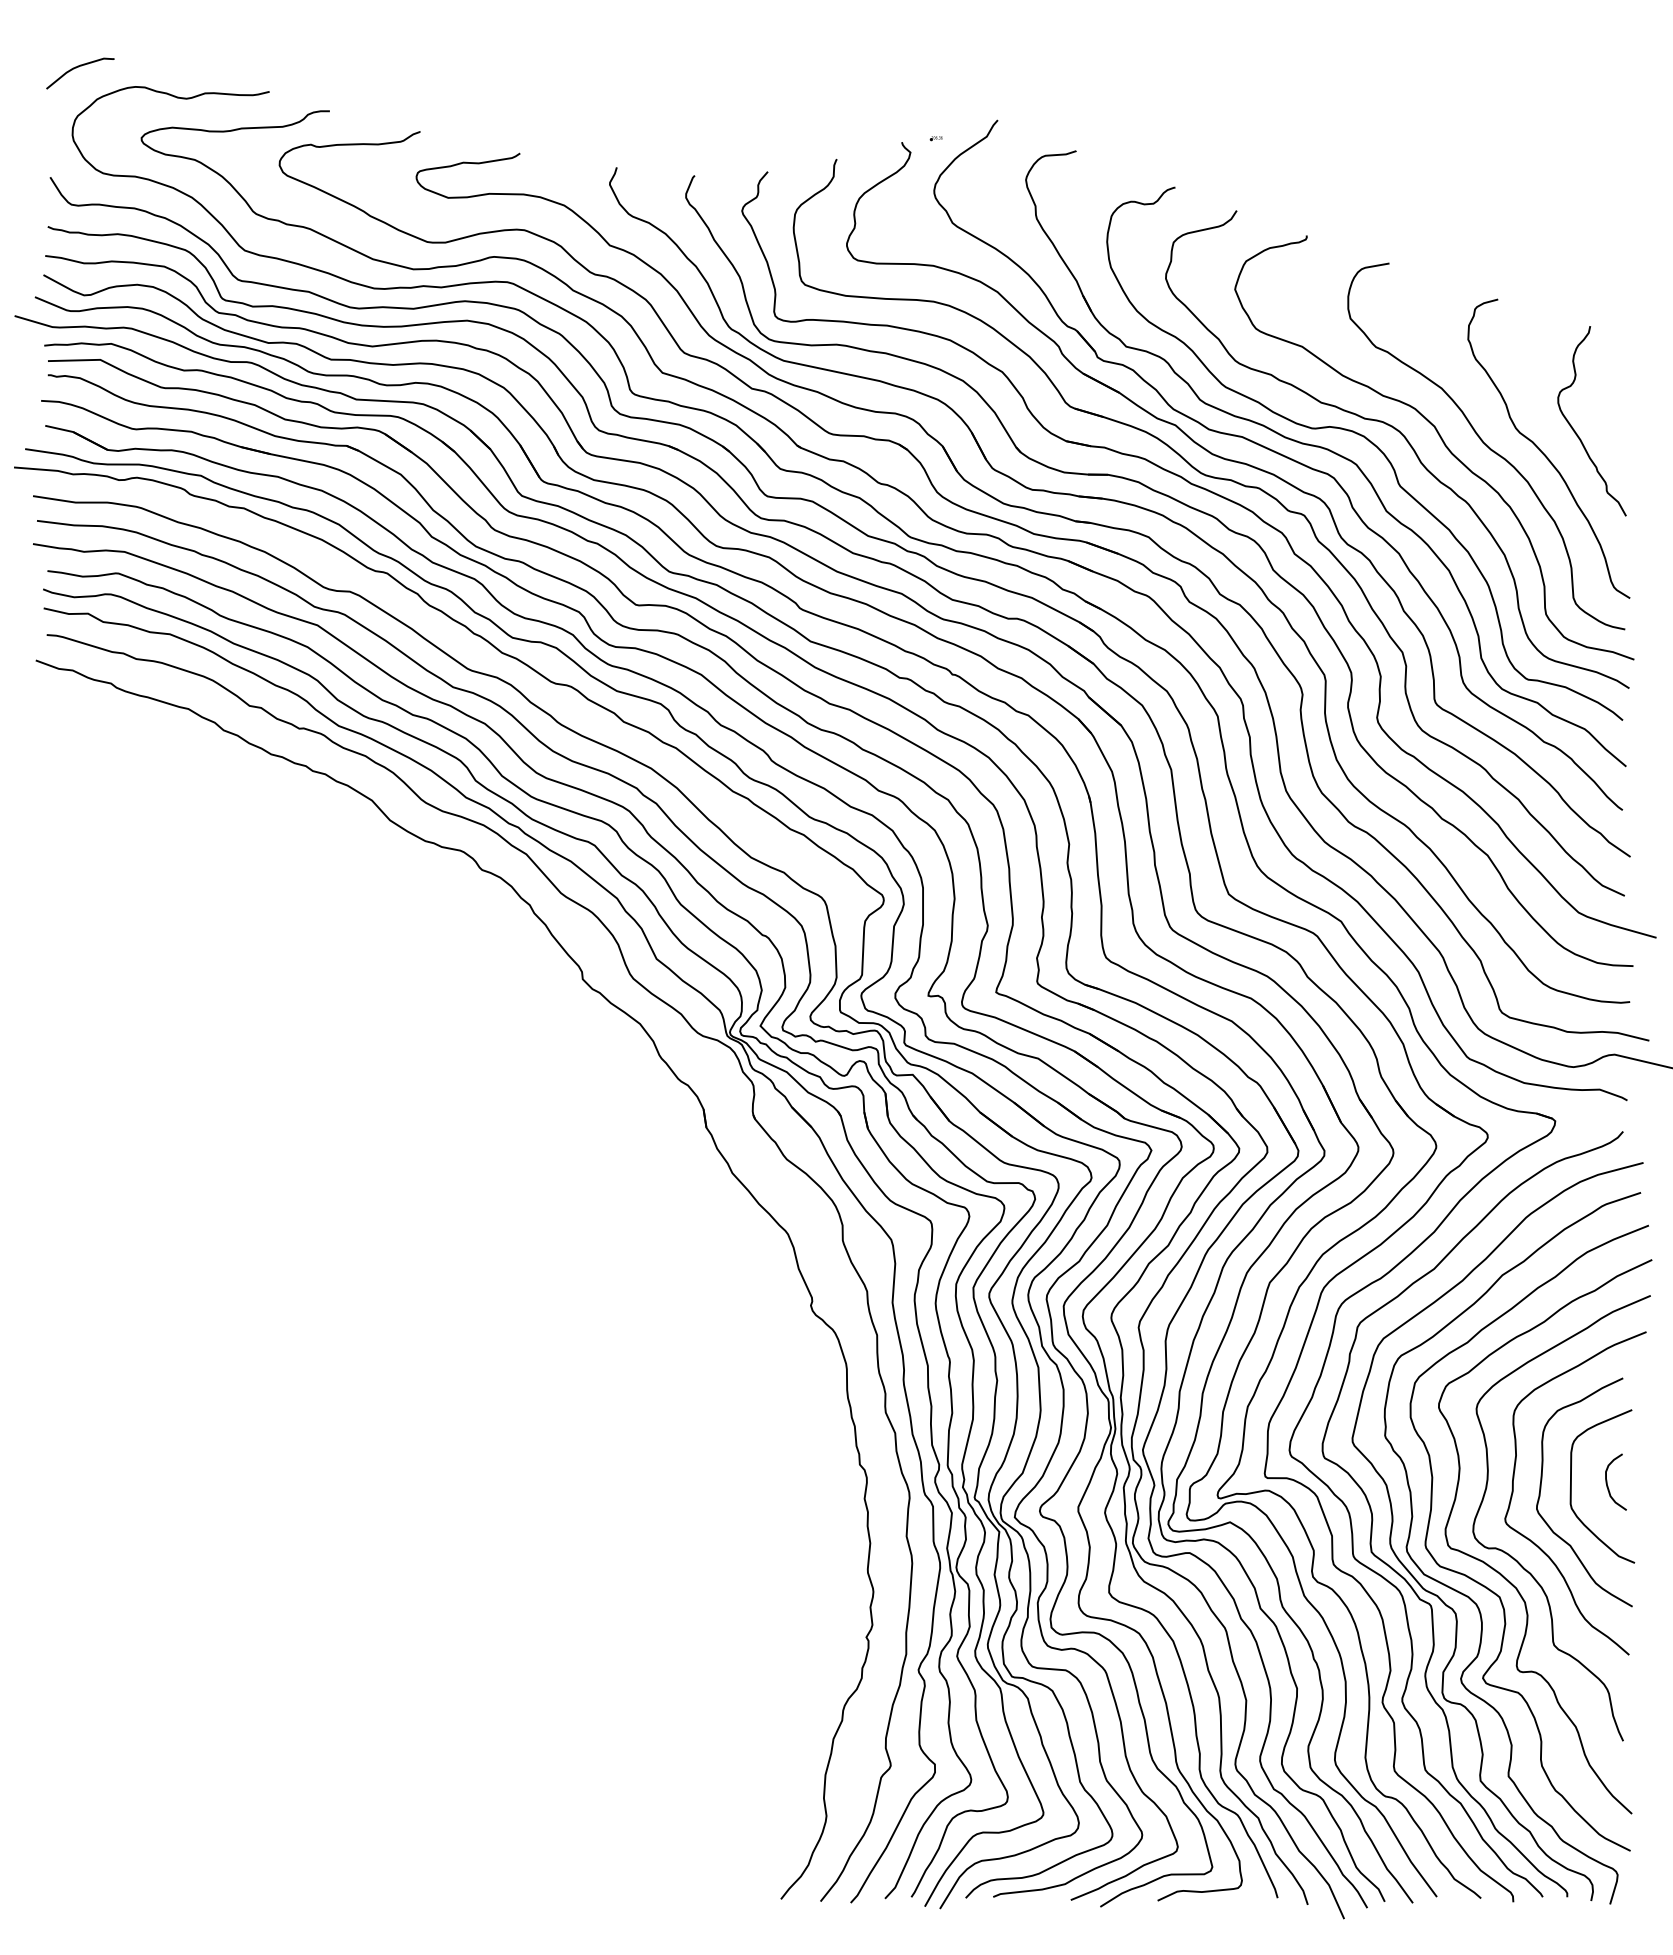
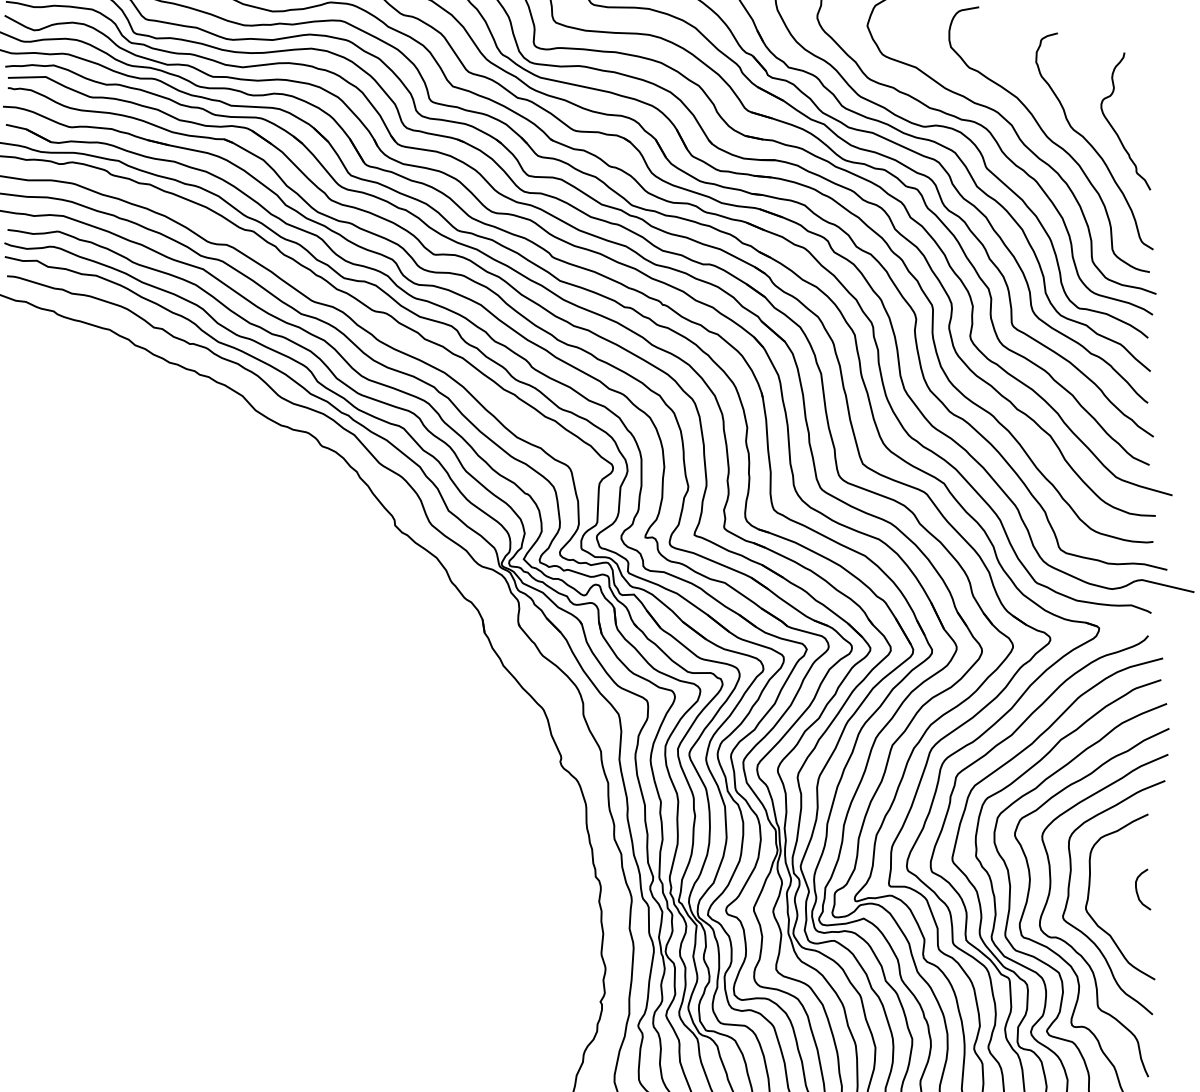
curve: (1571, 1486) -> (1110, 892), removed

